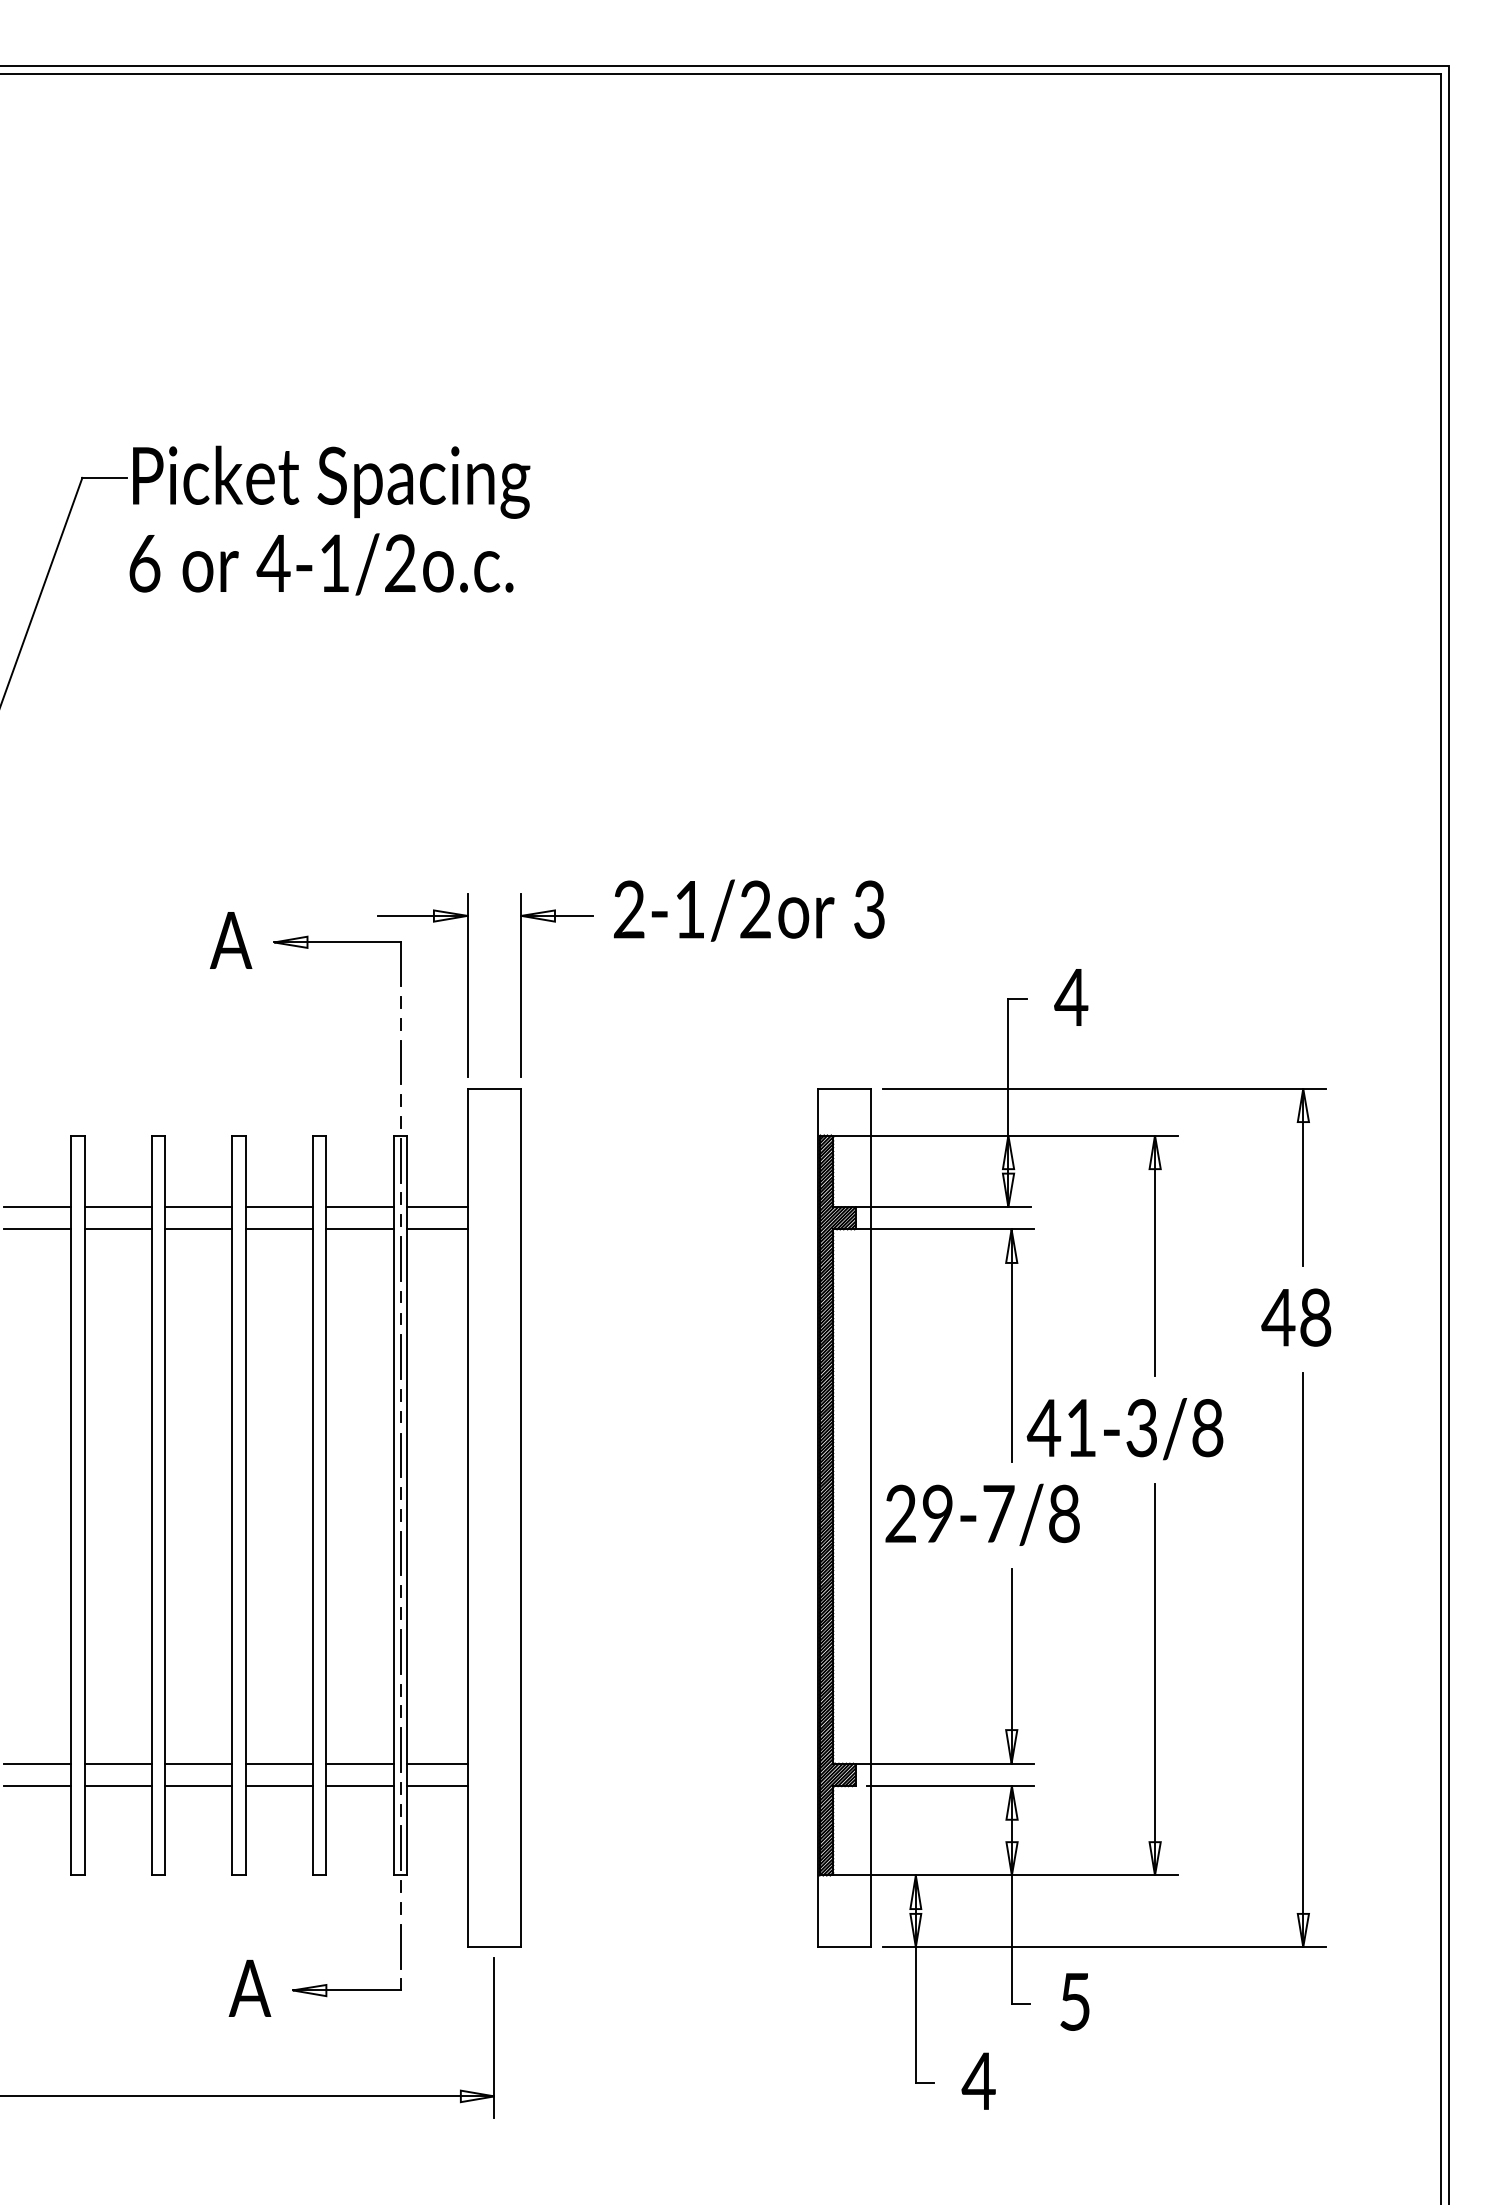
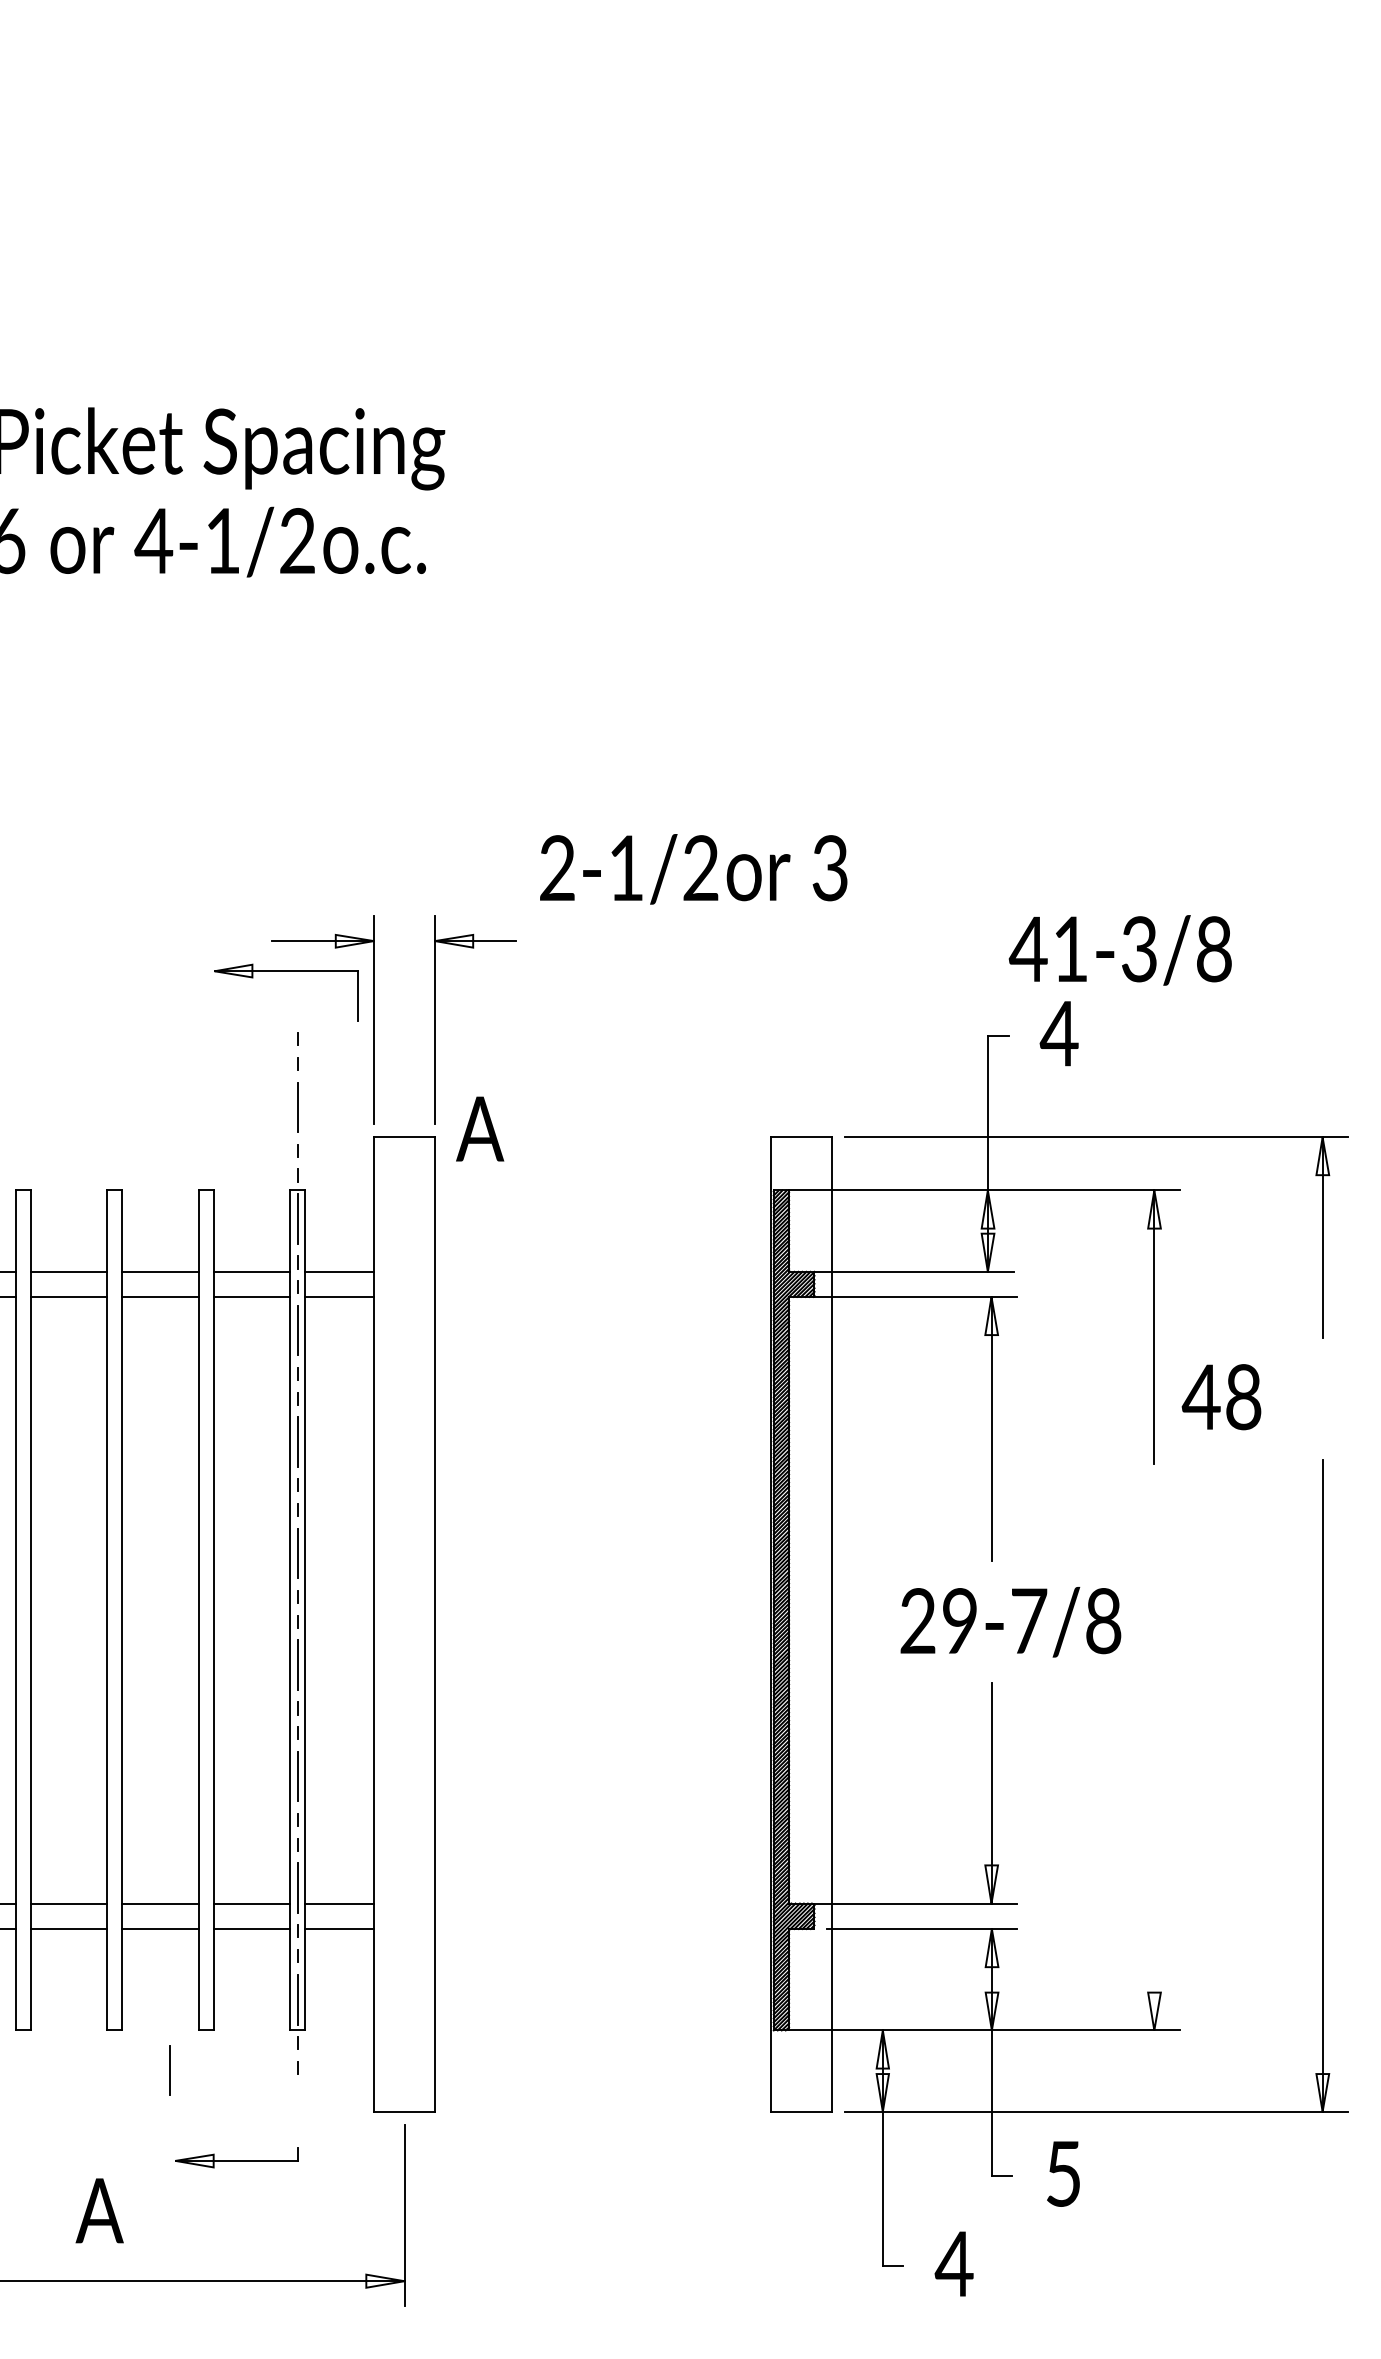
text: (749, 910) -> (693, 869), moved
text: (231, 940) -> (480, 1129), moved
part: (337, 942) -> (286, 971), moved
text: (1296, 1317) -> (1221, 1397), moved
text: (1124, 1429) -> (1119, 950), moved
text: (982, 1514) -> (1010, 1621), moved
line: (1155, 1679) -> (1154, 1807), removed
line: (400, 1946) -> (169, 2070), moved
text: (249, 1988) -> (99, 2210), moved

